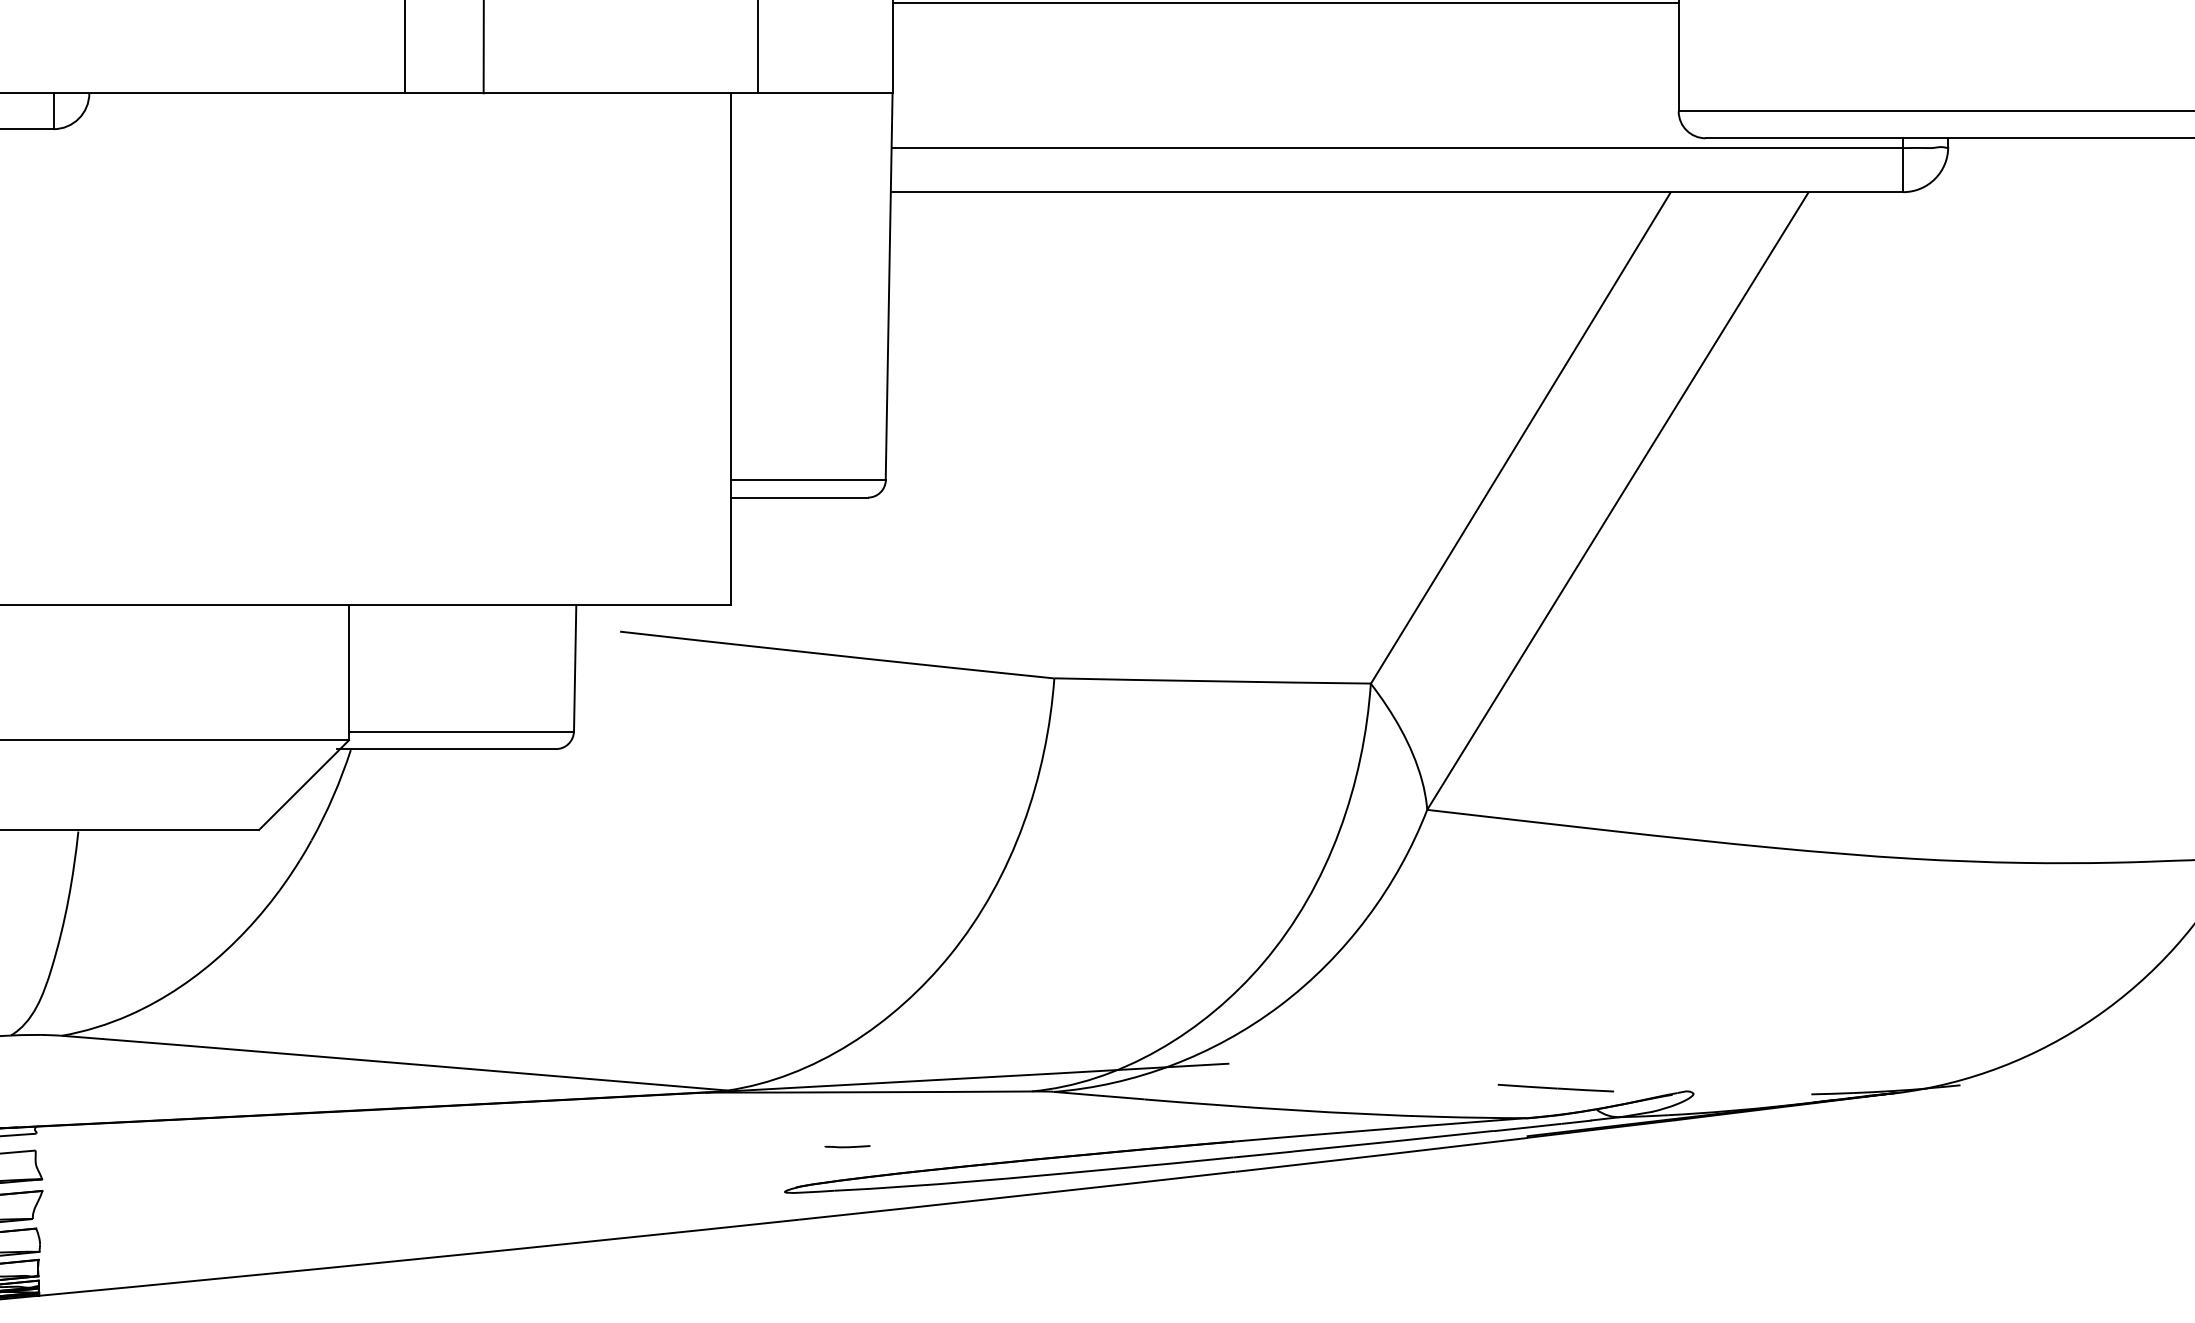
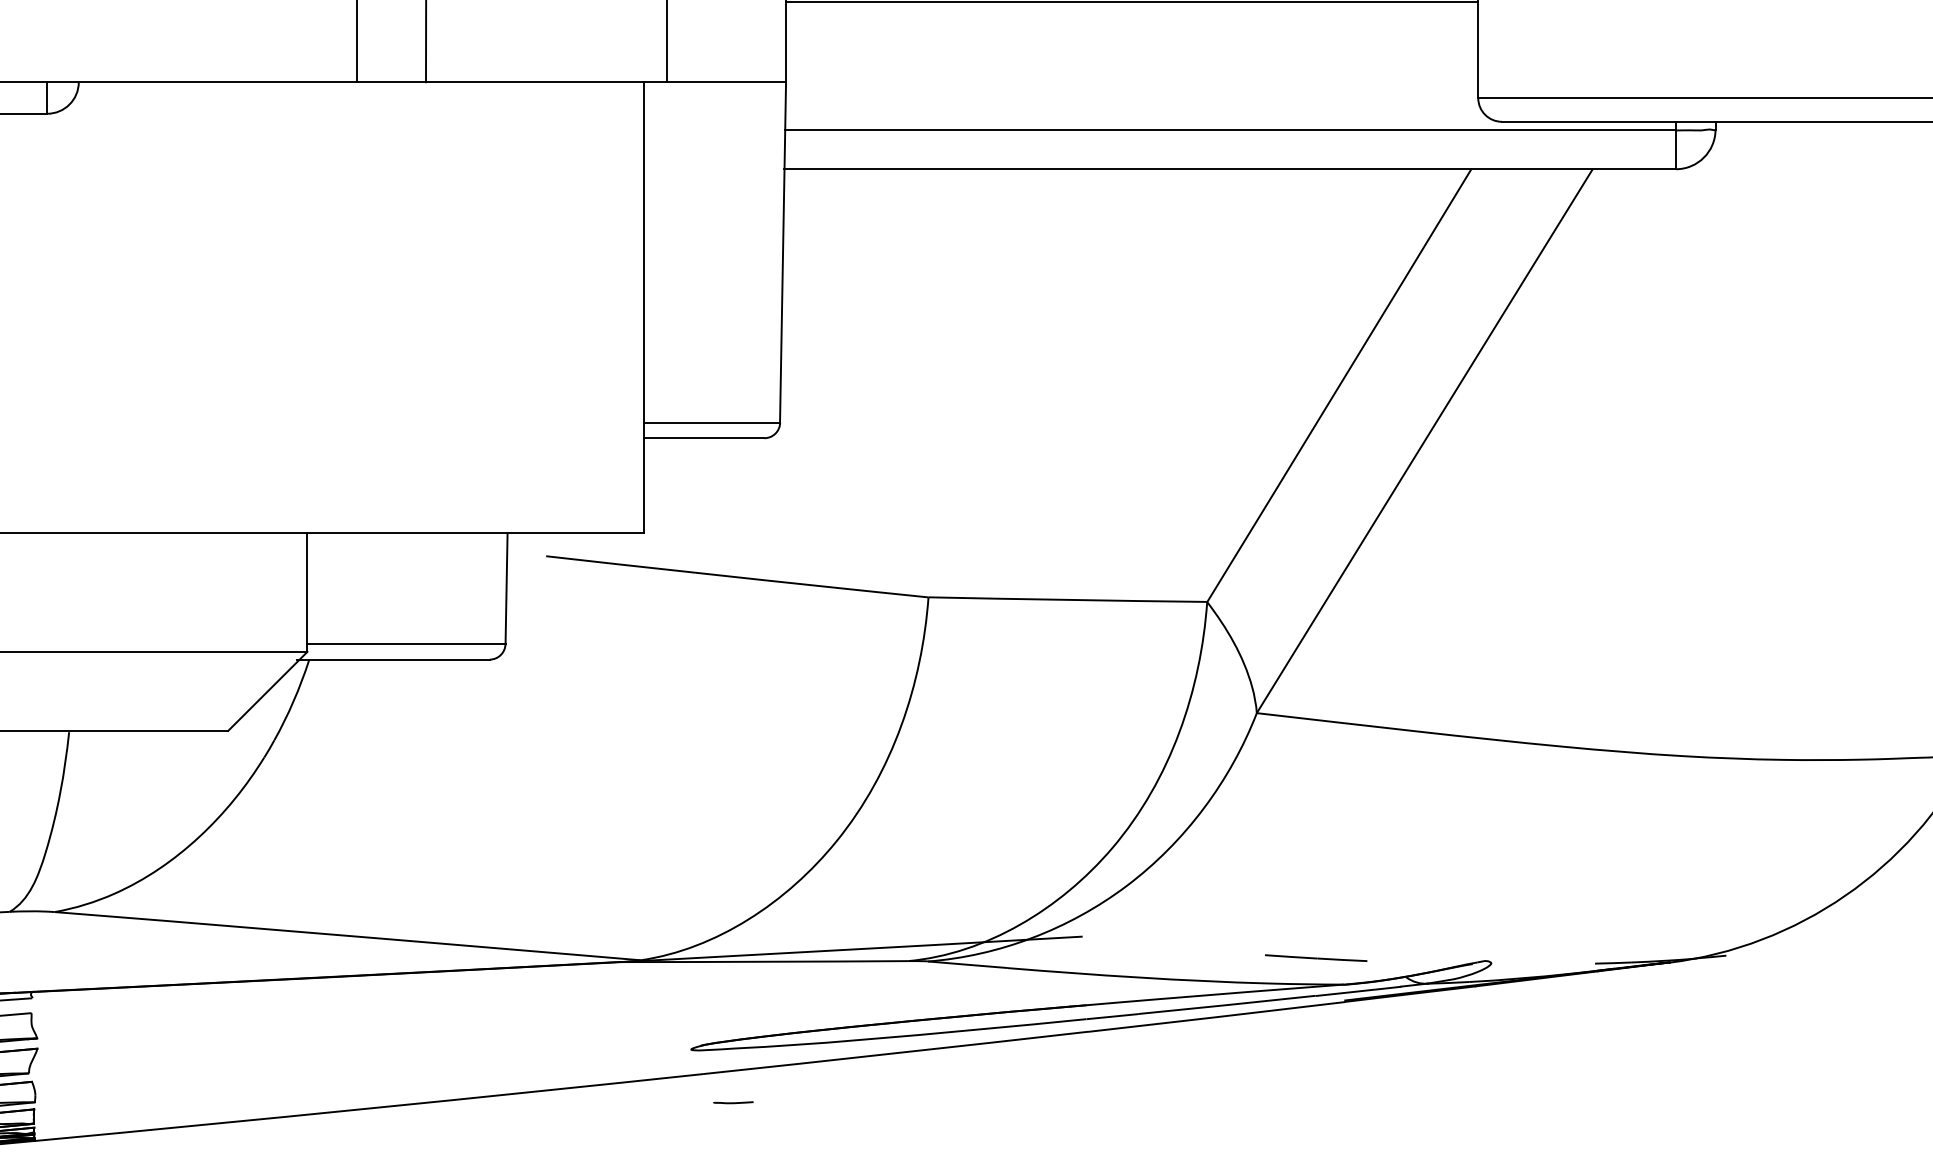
line: (1556, 1087) -> (1316, 957), moved
line: (847, 1146) -> (733, 1102), moved

